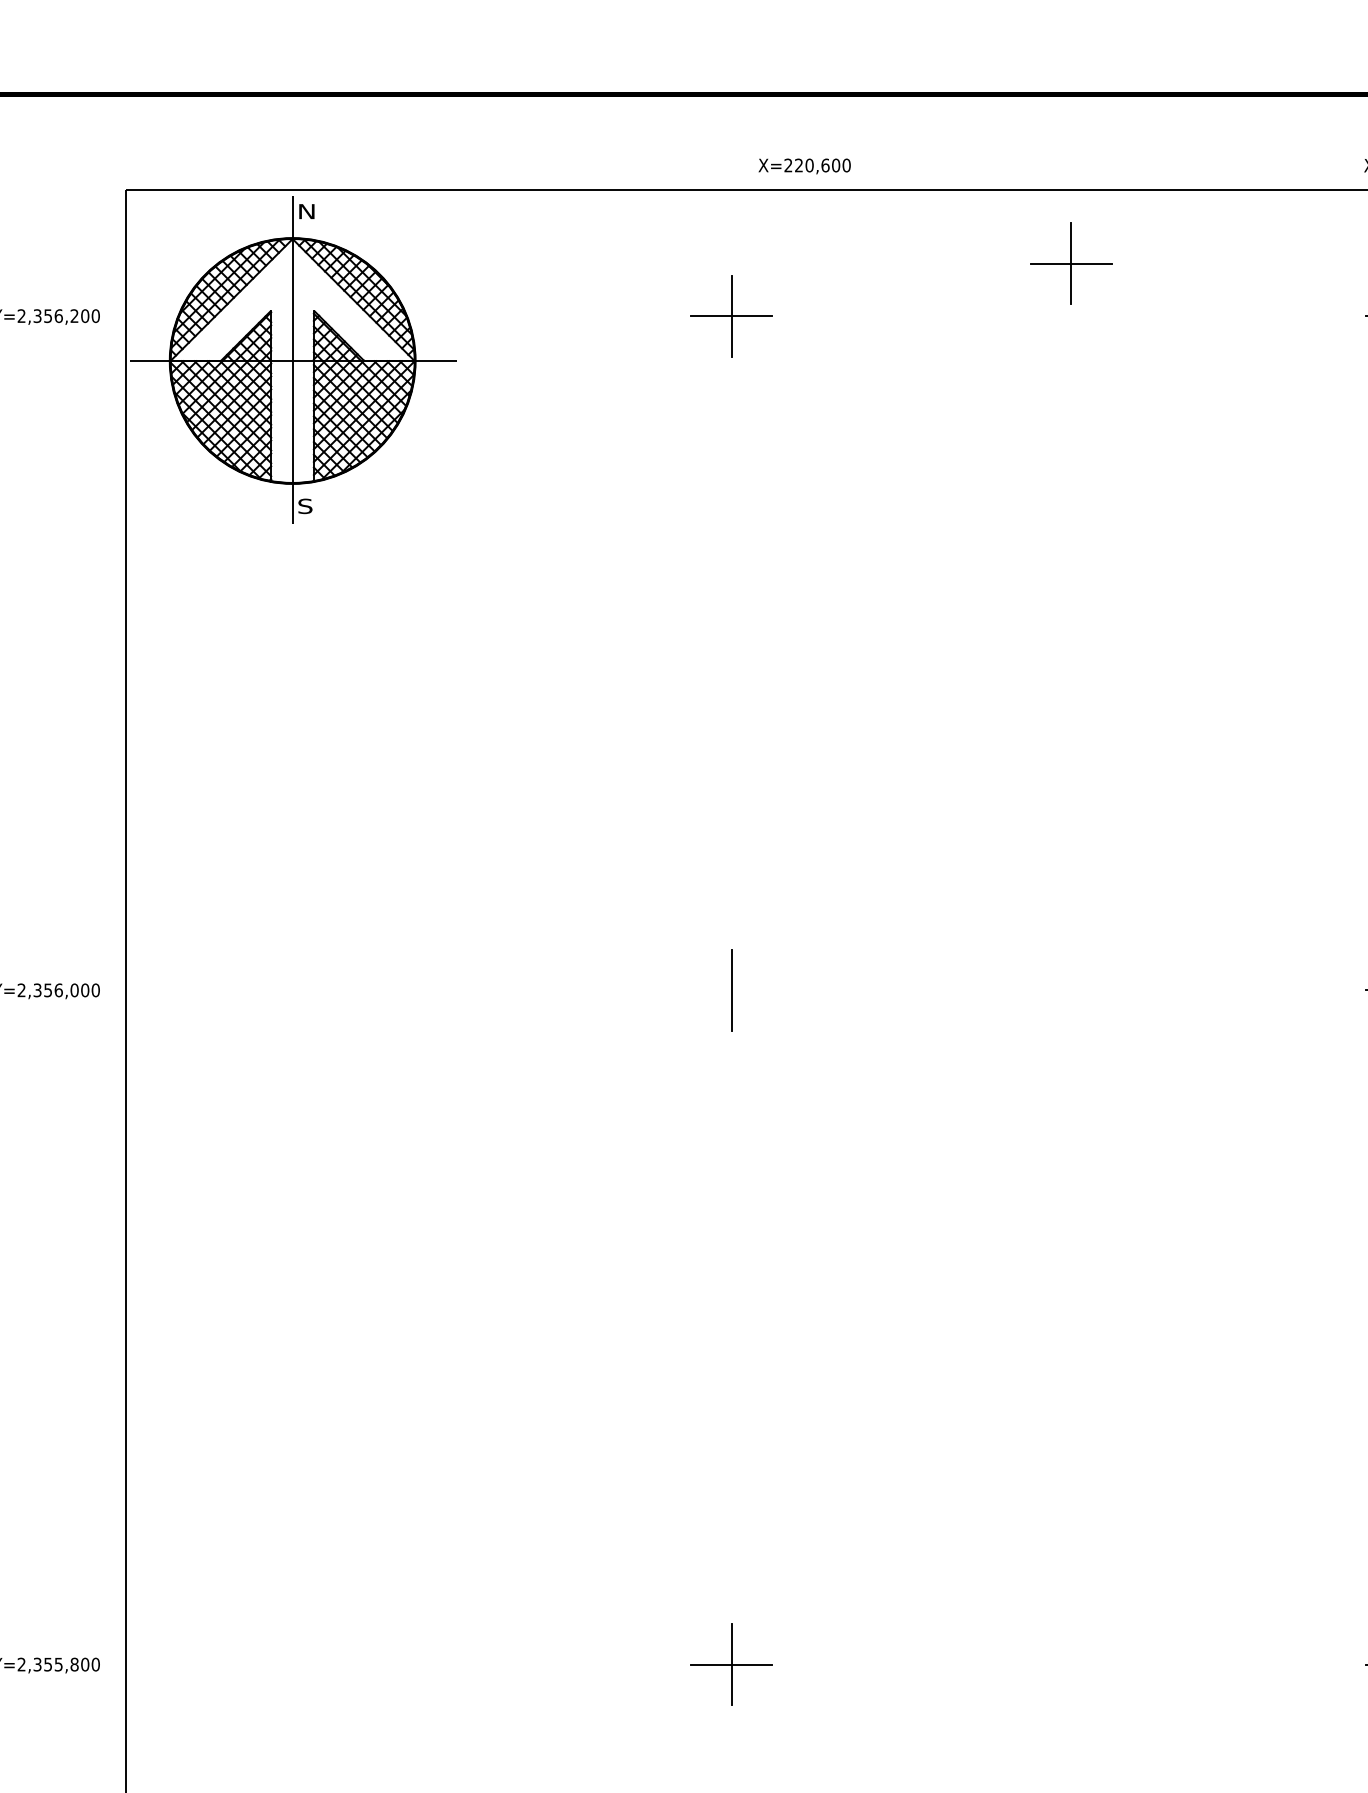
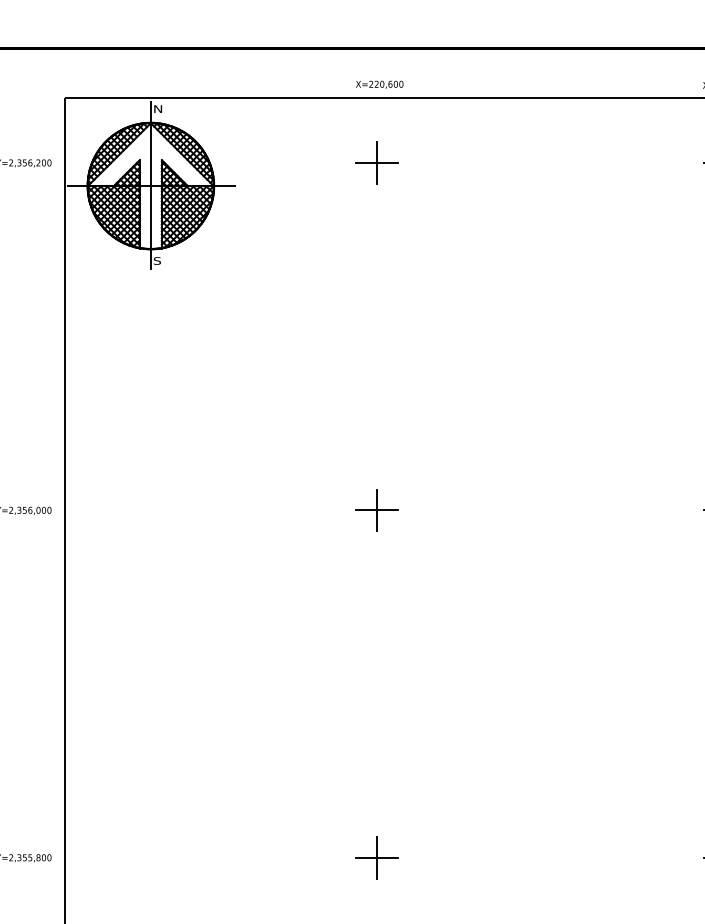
text: (804, 165) -> (379, 84), moved
part: (1070, 262) -> (551, 135), removed
line: (730, 990) -> (376, 510), added

